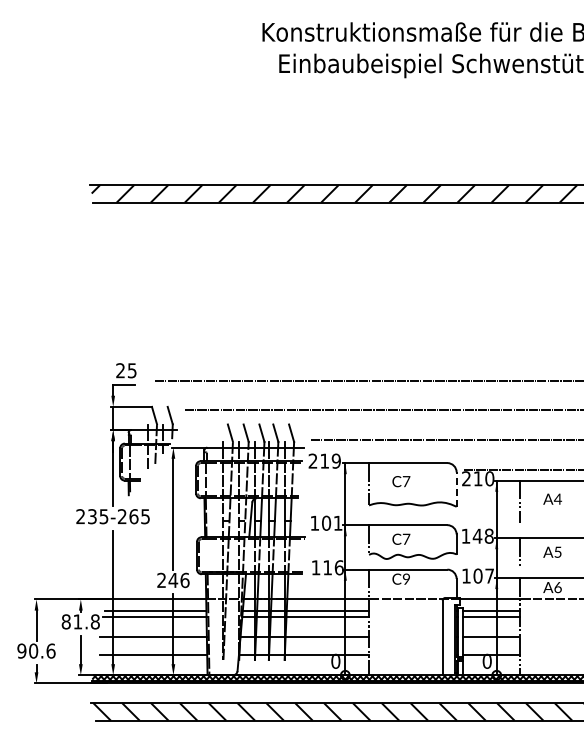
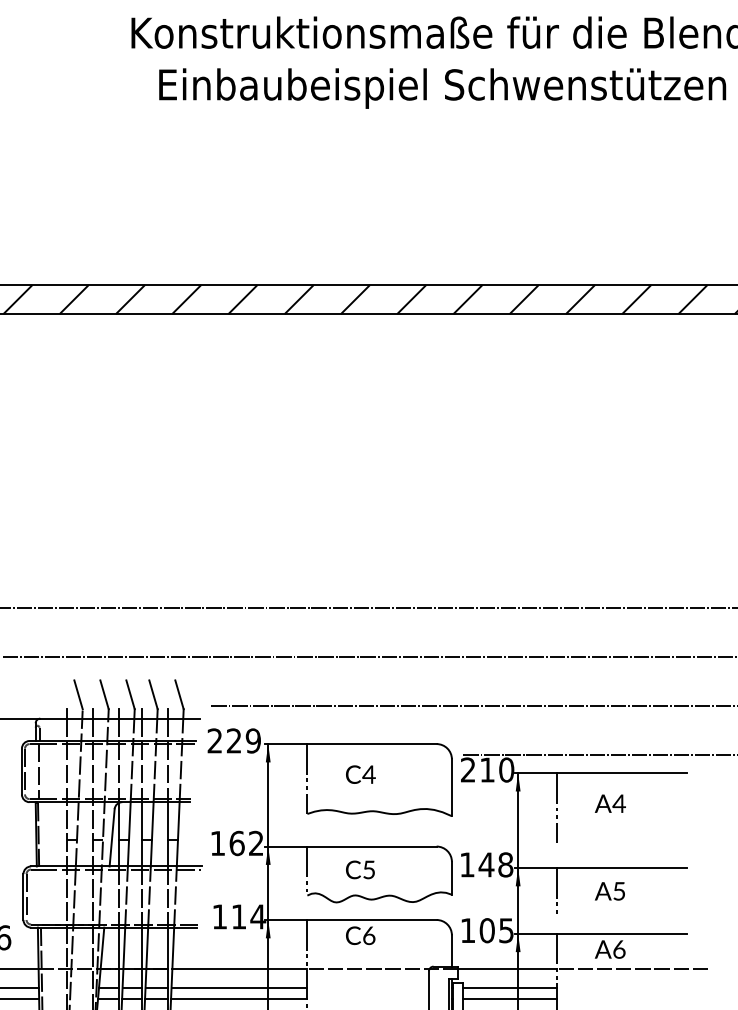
text: (324, 460) -> (233, 739), 219 -> 229
text: (406, 481) -> (369, 774), C7 -> C4
line: (456, 489) -> (451, 787), dashed -> solid
text: (332, 522) -> (247, 842), 101 -> 162
text: (406, 538) -> (369, 868), C7 -> C5
text: (338, 567) -> (256, 916), 116 -> 114
text: (489, 575) -> (506, 929), 107 -> 105
text: (406, 578) -> (369, 934), C9 -> C6

